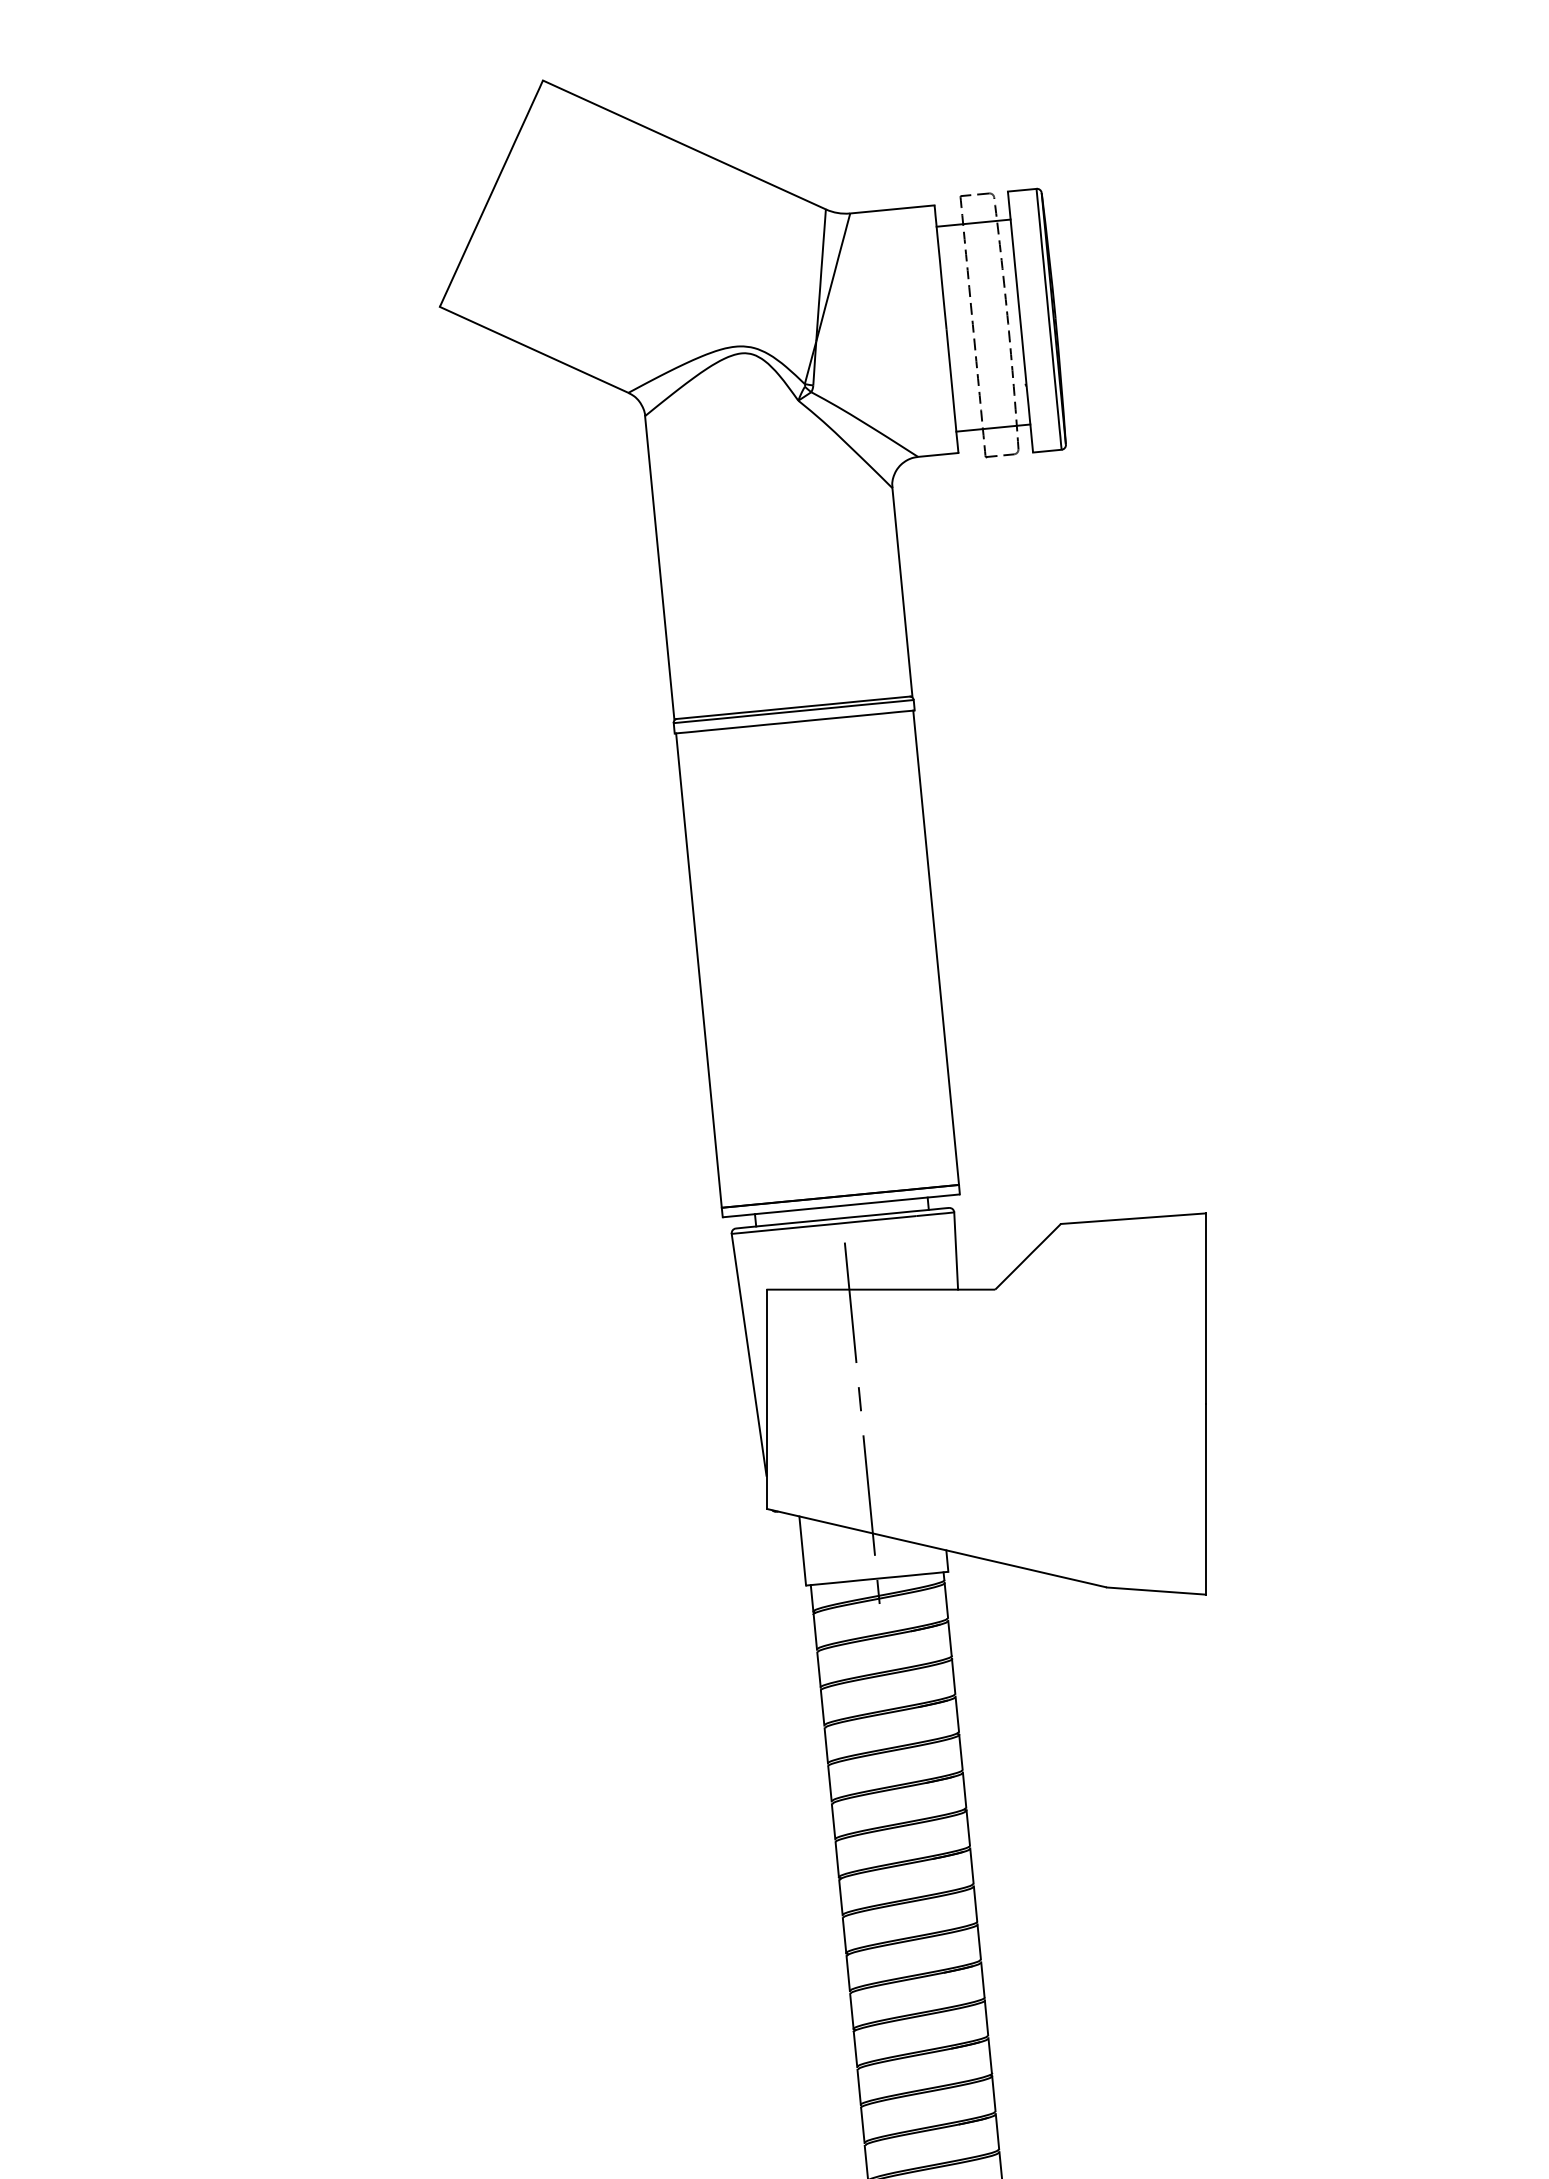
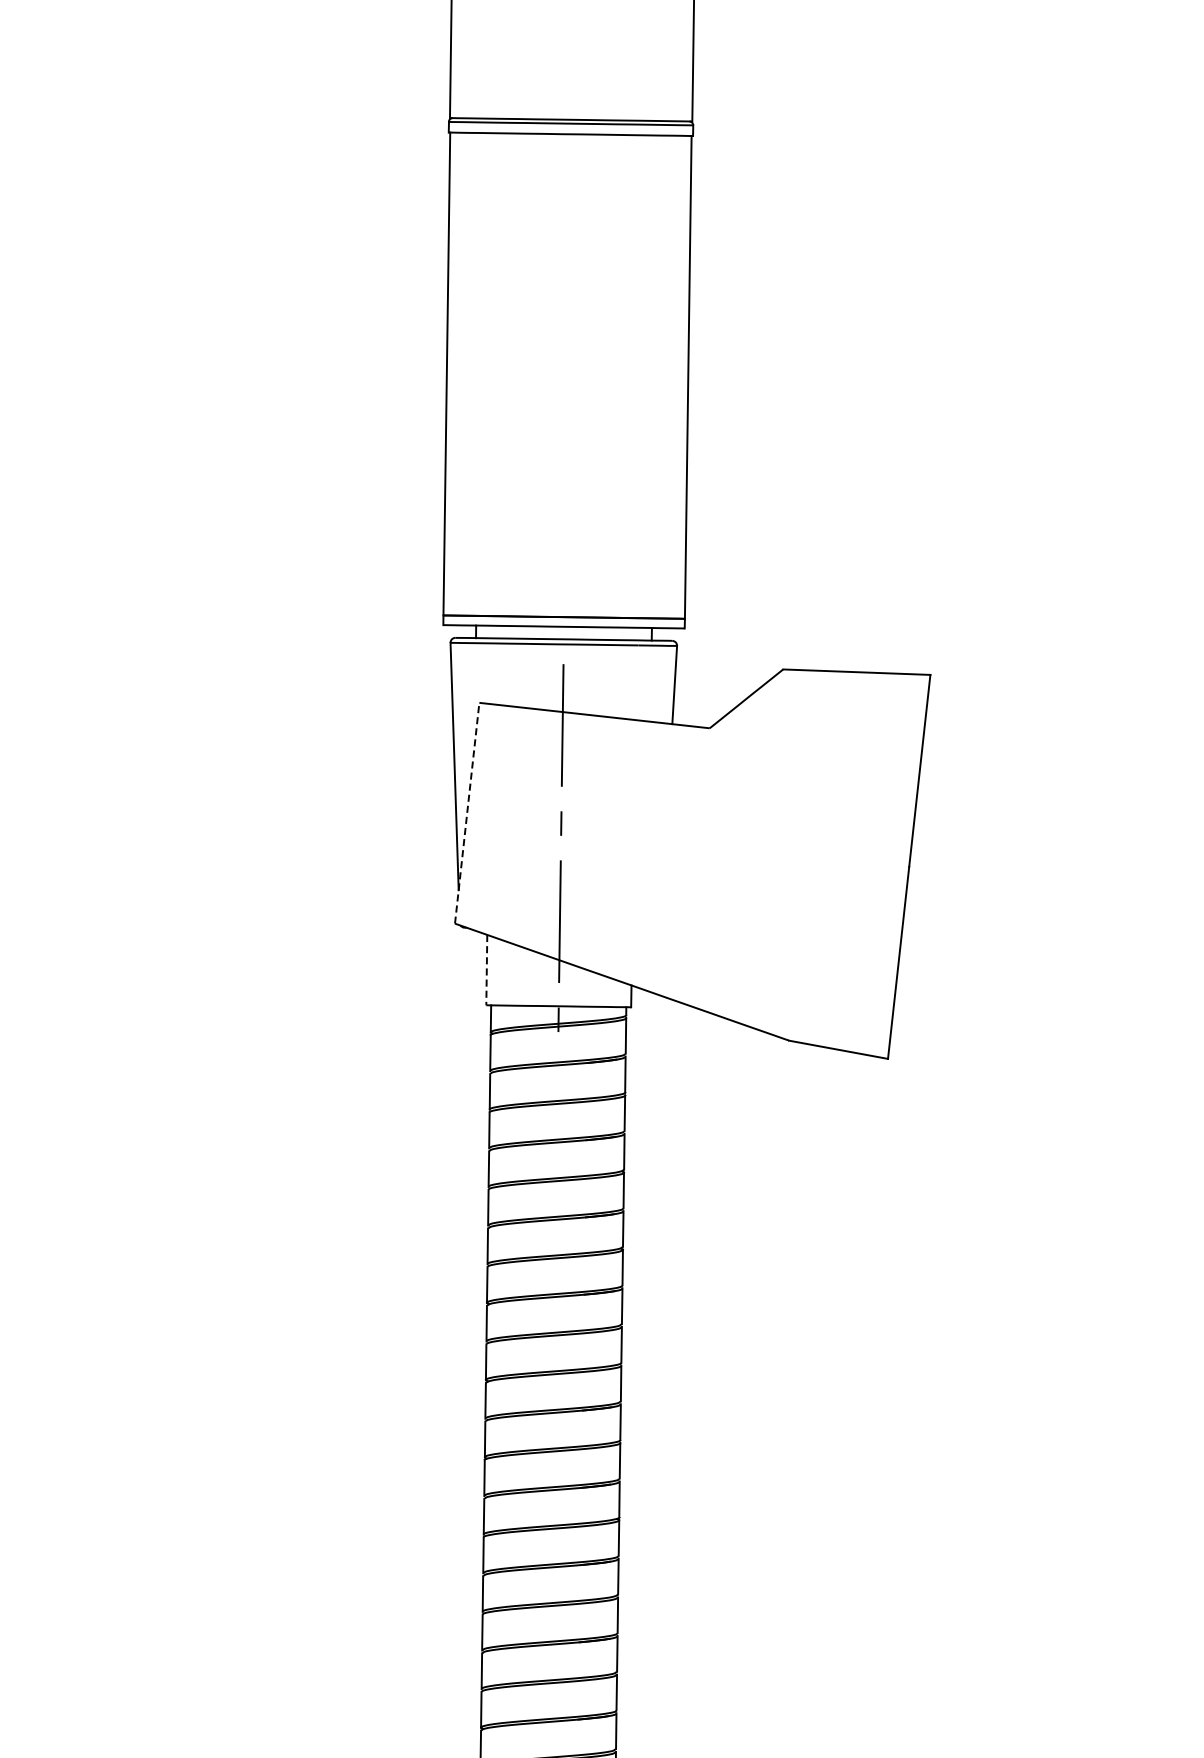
line: (766, 1399) -> (467, 813), solid -> dashed
line: (802, 1551) -> (486, 970), solid -> dashed

